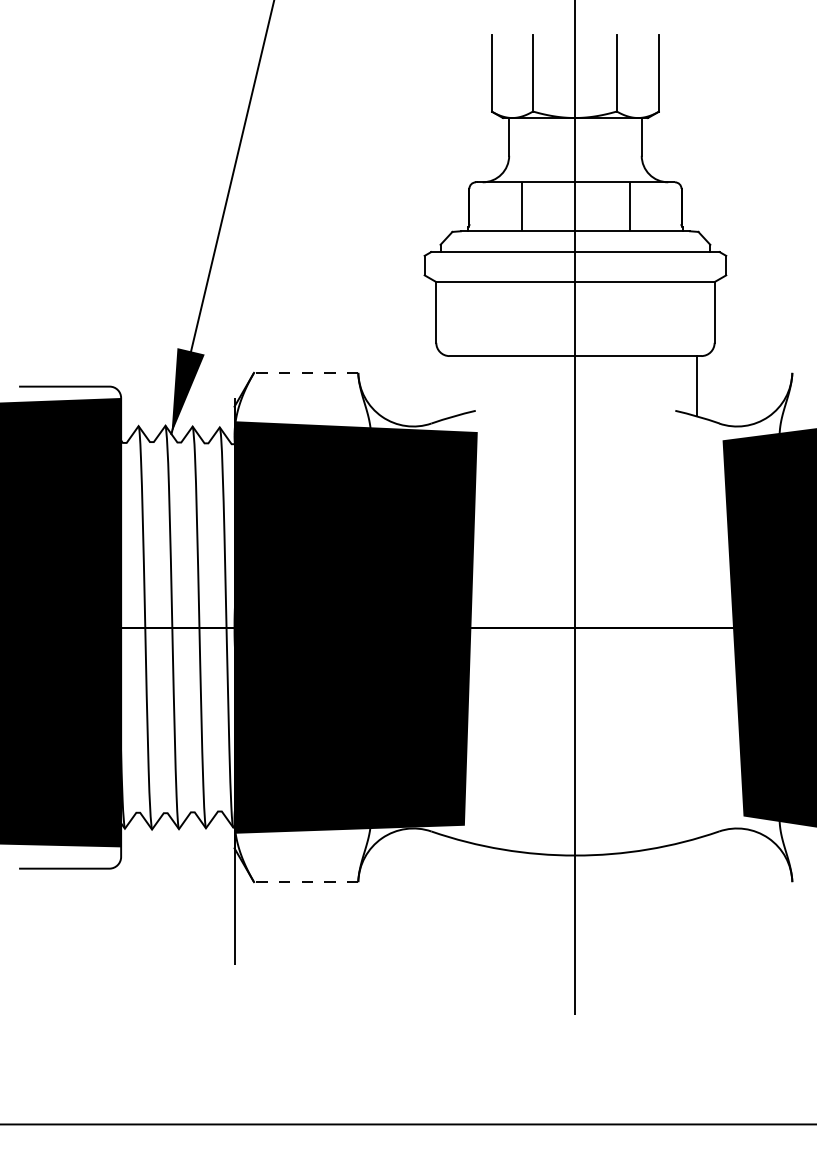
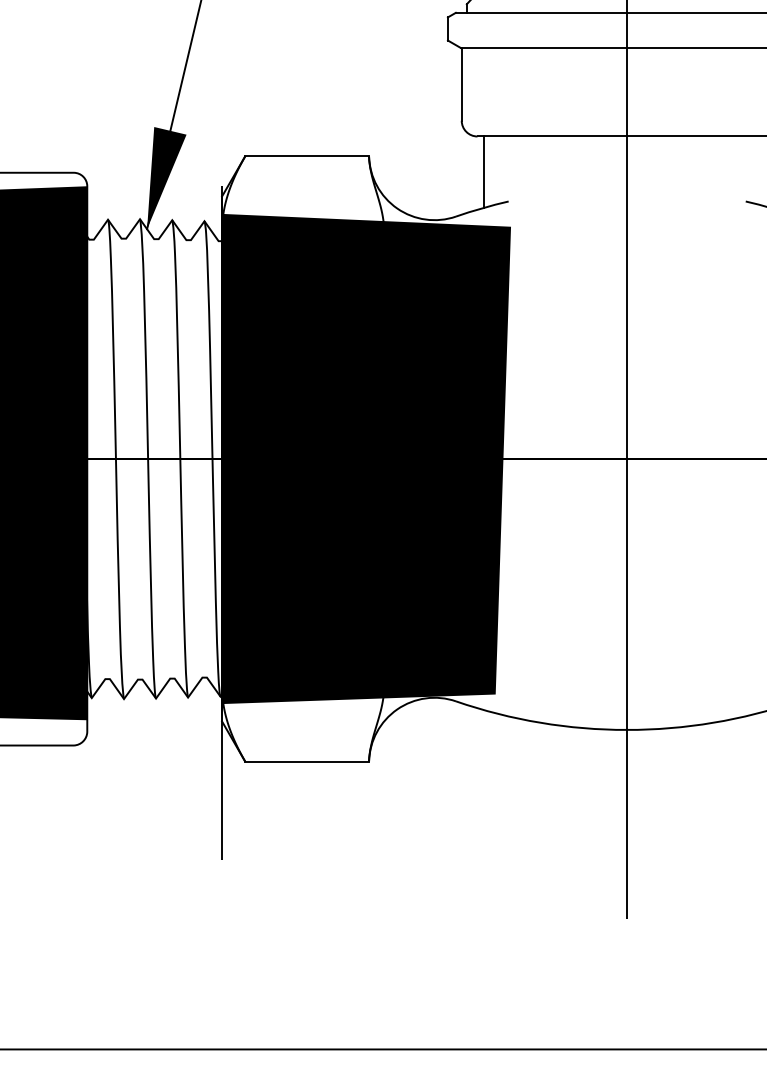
line: (305, 372) -> (306, 155), dashed -> solid
line: (455, 386) -> (484, 172), added
line: (305, 882) -> (306, 761), dashed -> solid

